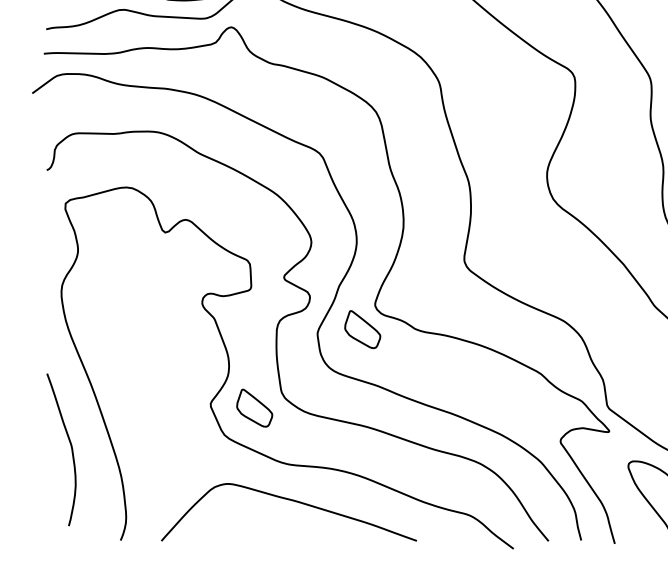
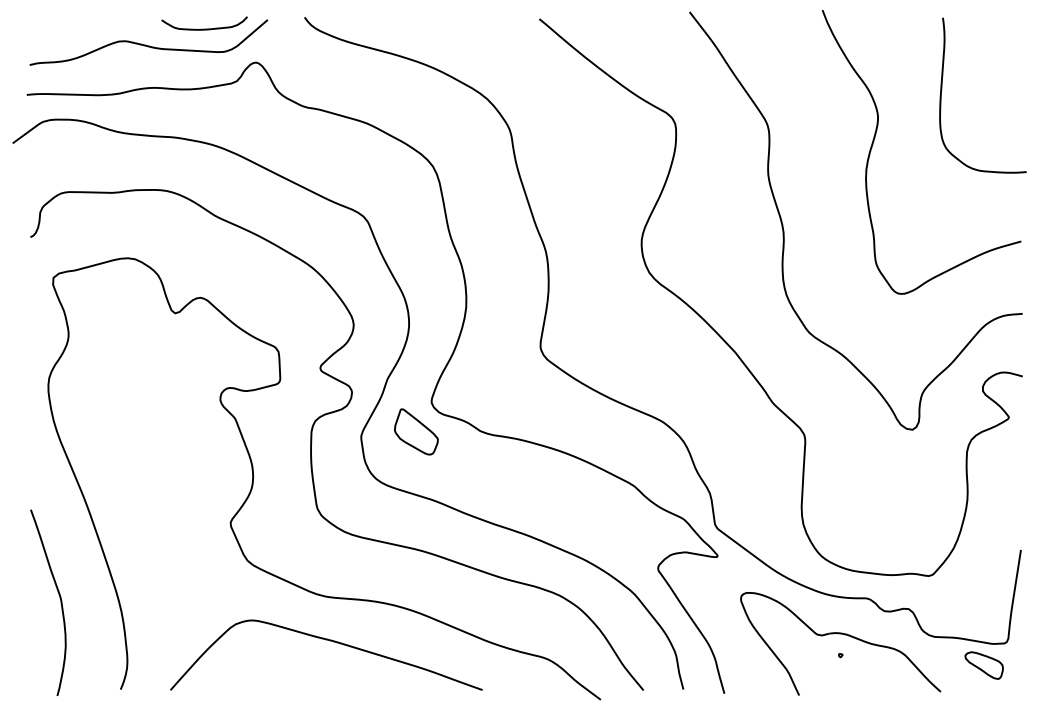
part: (254, 407) -> (284, 527), removed
curve: (70, 446) -> (59, 598), moved

